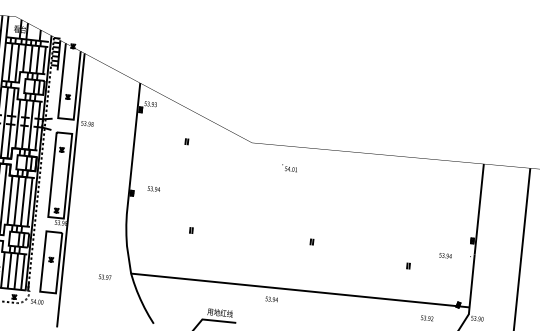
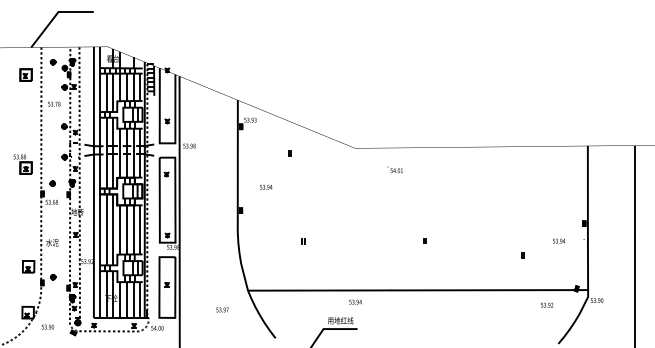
text: (154, 189) -> (266, 187), moved
text: (105, 276) -> (222, 309), moved
text: (271, 298) -> (355, 301), moved

